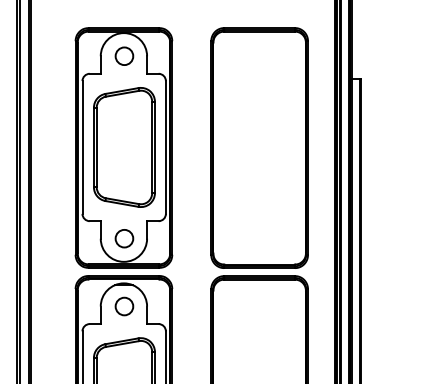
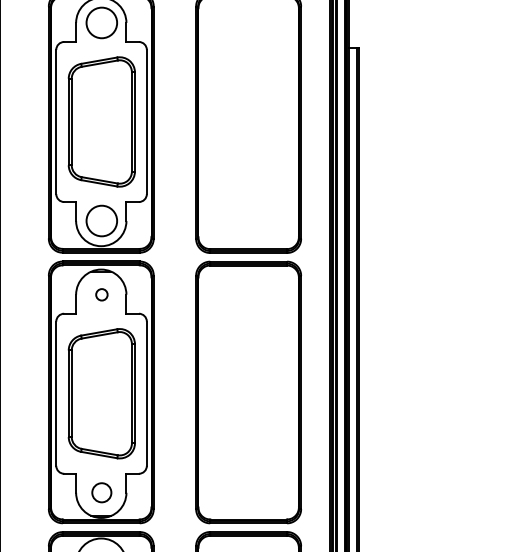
circle: (124, 55) -> (101, 22), size x1.6
circle: (124, 238) -> (101, 220), size x1.6
circle: (124, 306) -> (101, 294), size x0.6

